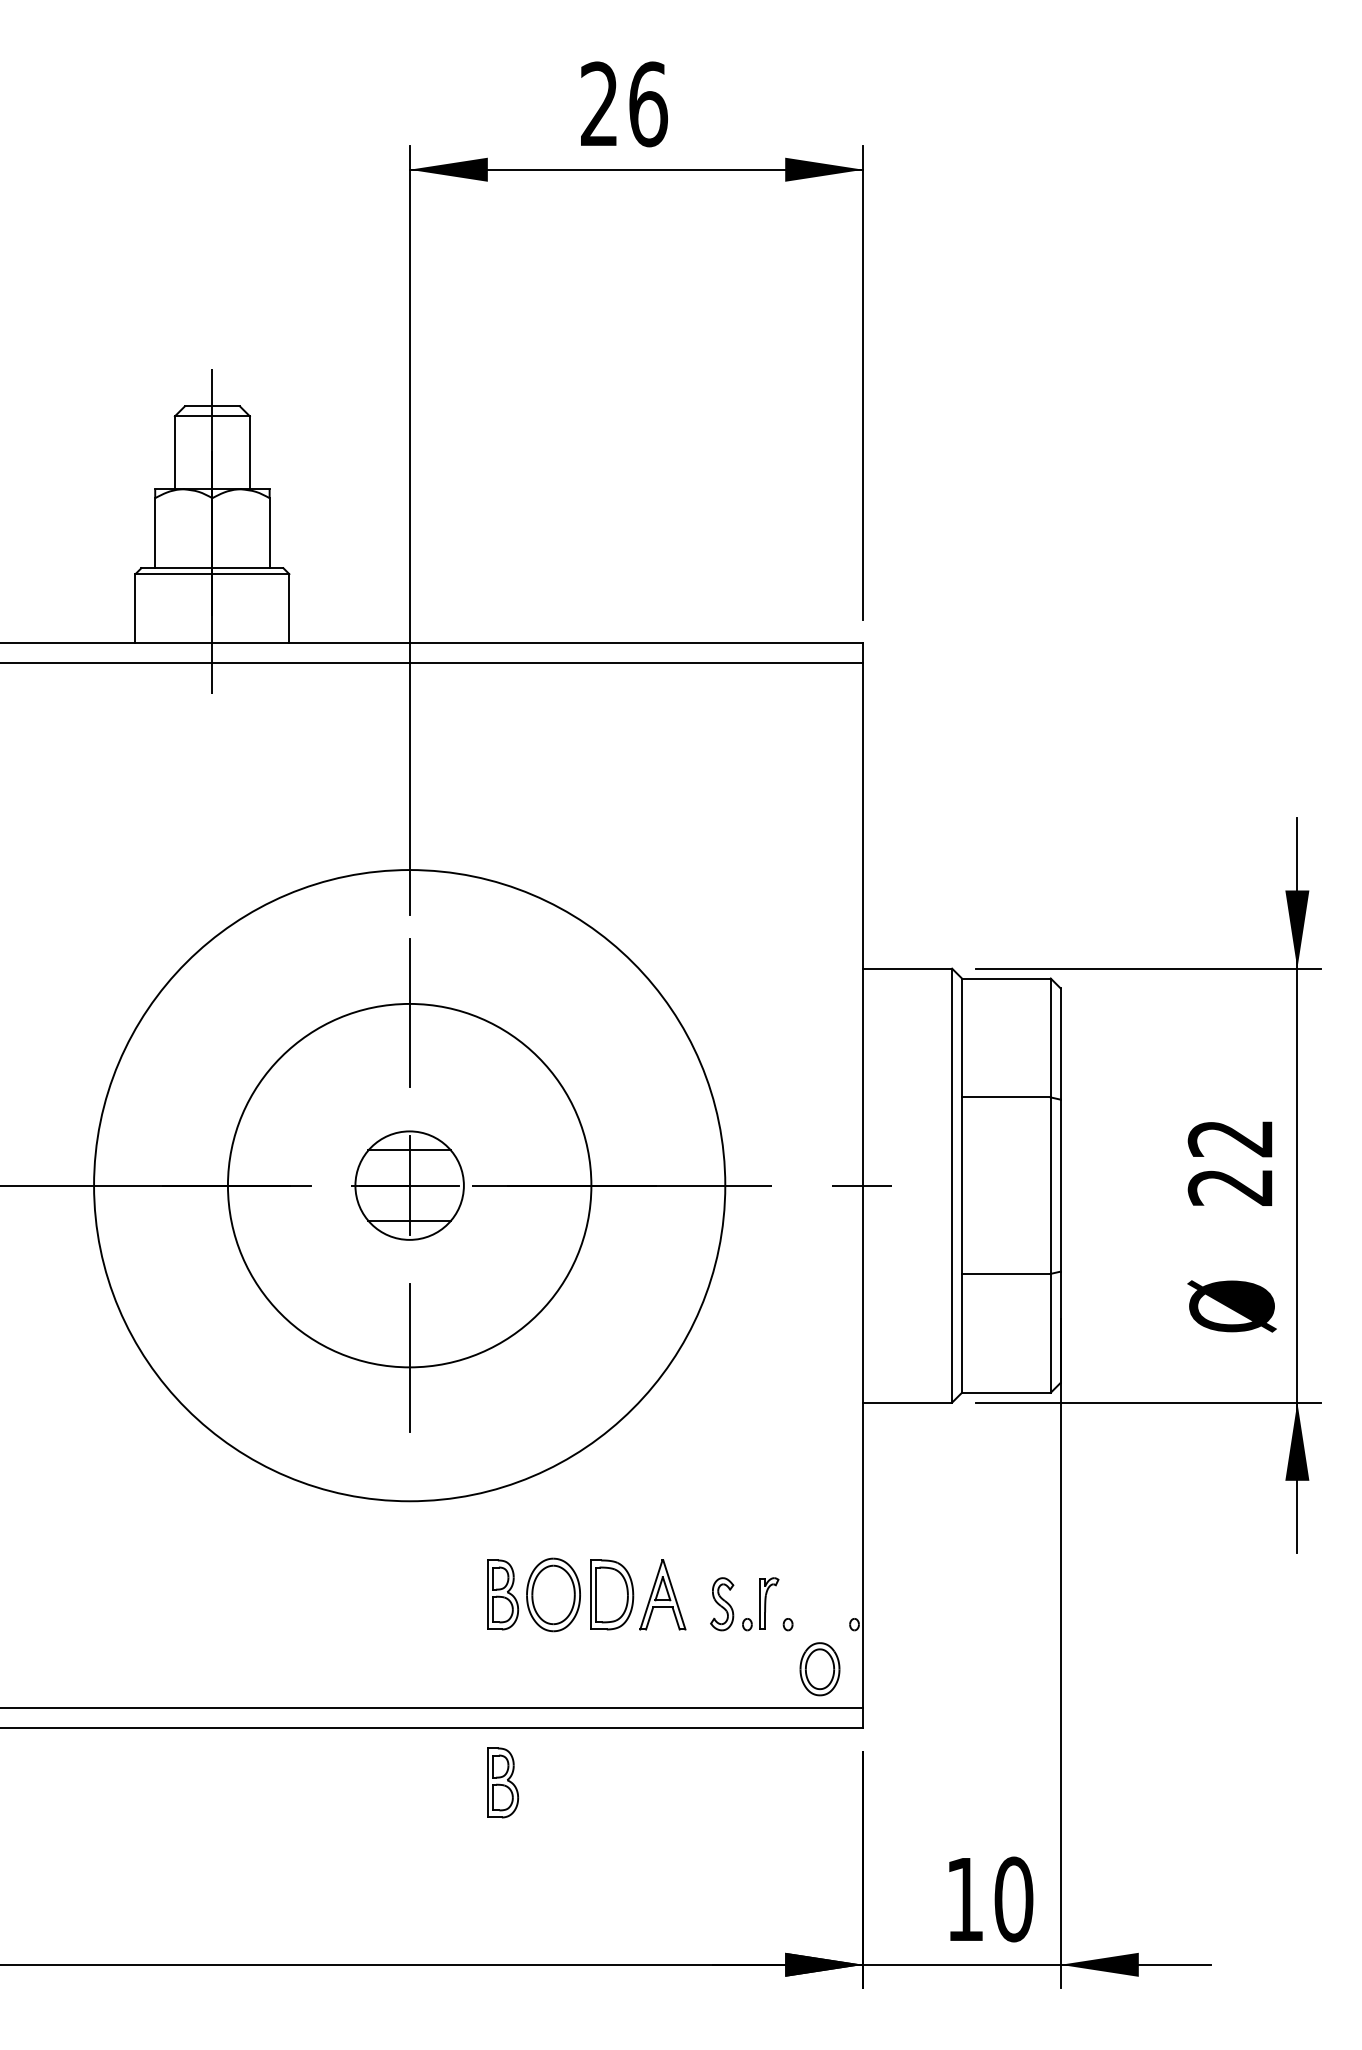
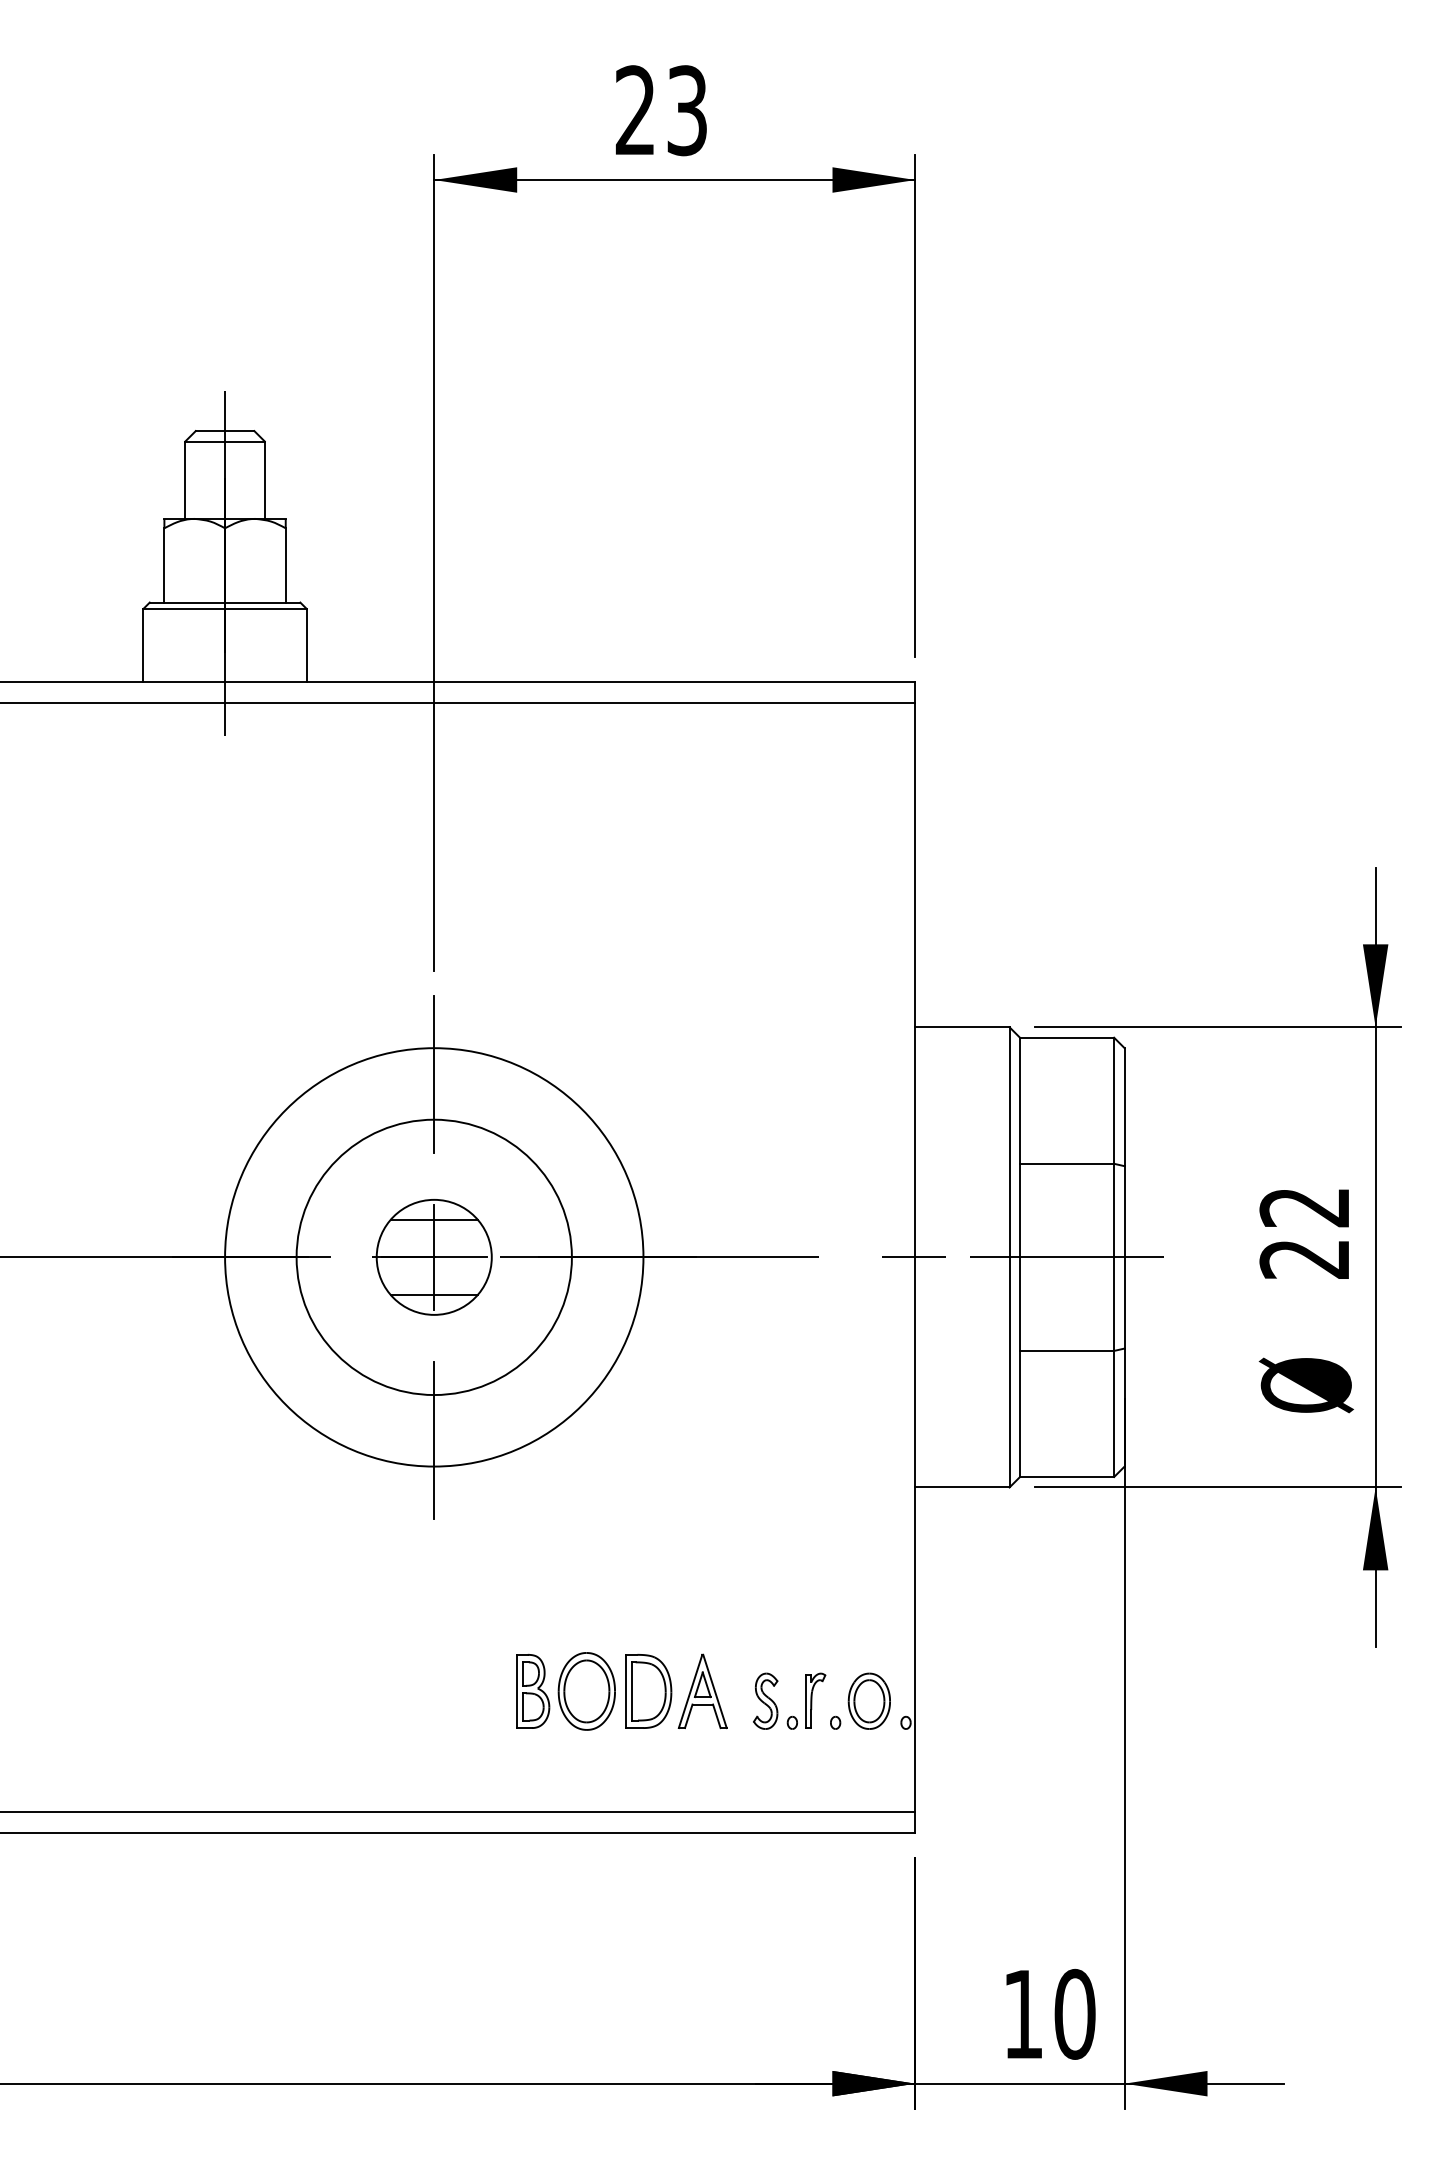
text: (648, 104) -> (687, 110), 26 -> 23
circle: (409, 1185) -> (434, 1257), size x0.62
circle: (409, 1185) -> (434, 1257), size x0.71
line: (1006, 1185) -> (1067, 1257), added
part: (819, 1669) -> (868, 1701), moved
part: (503, 1782) -> (533, 1890), removed

